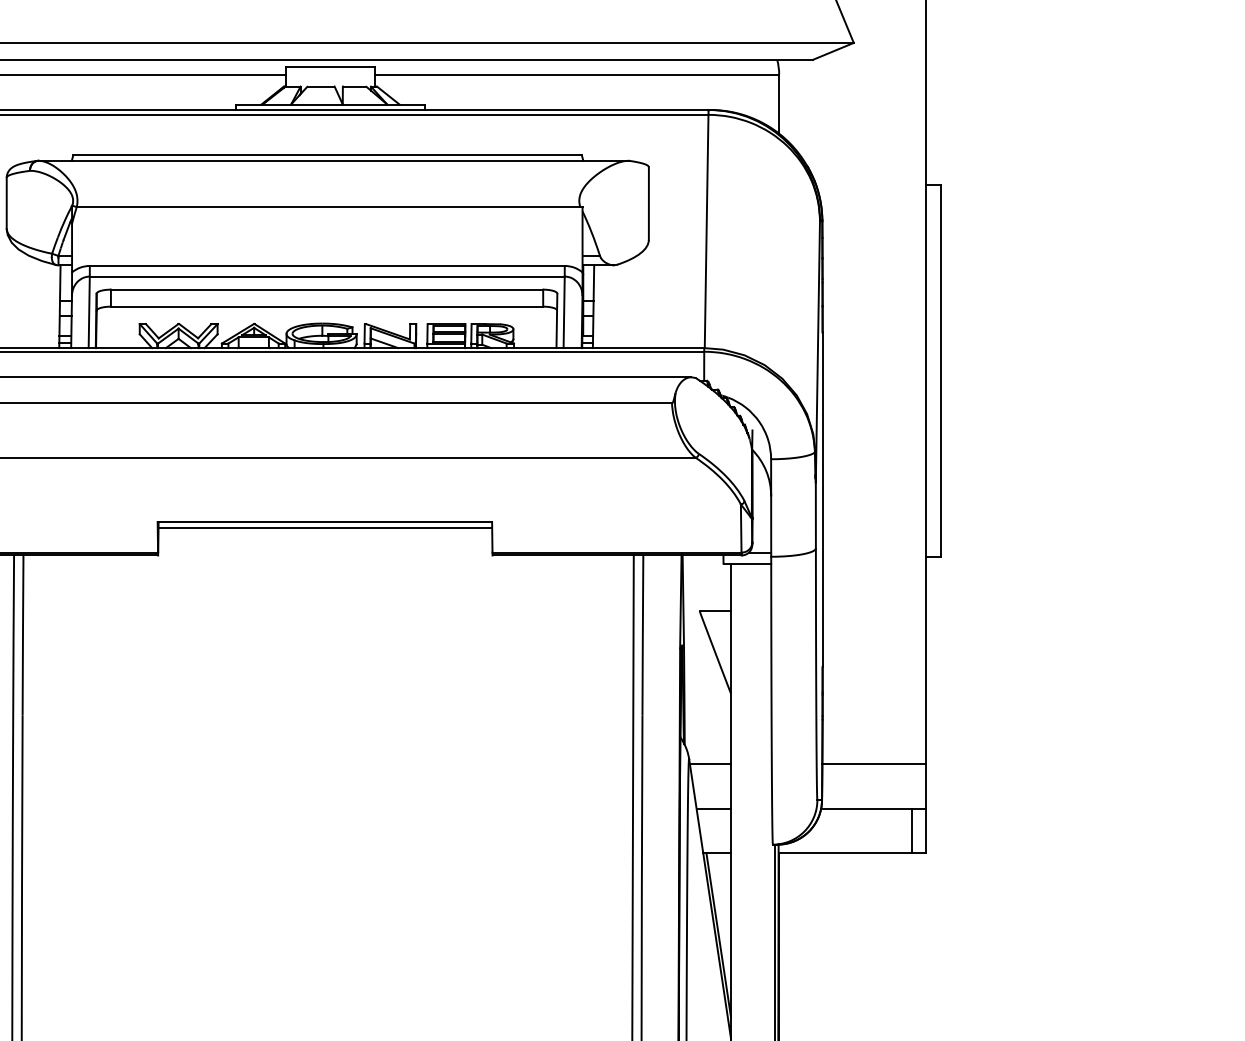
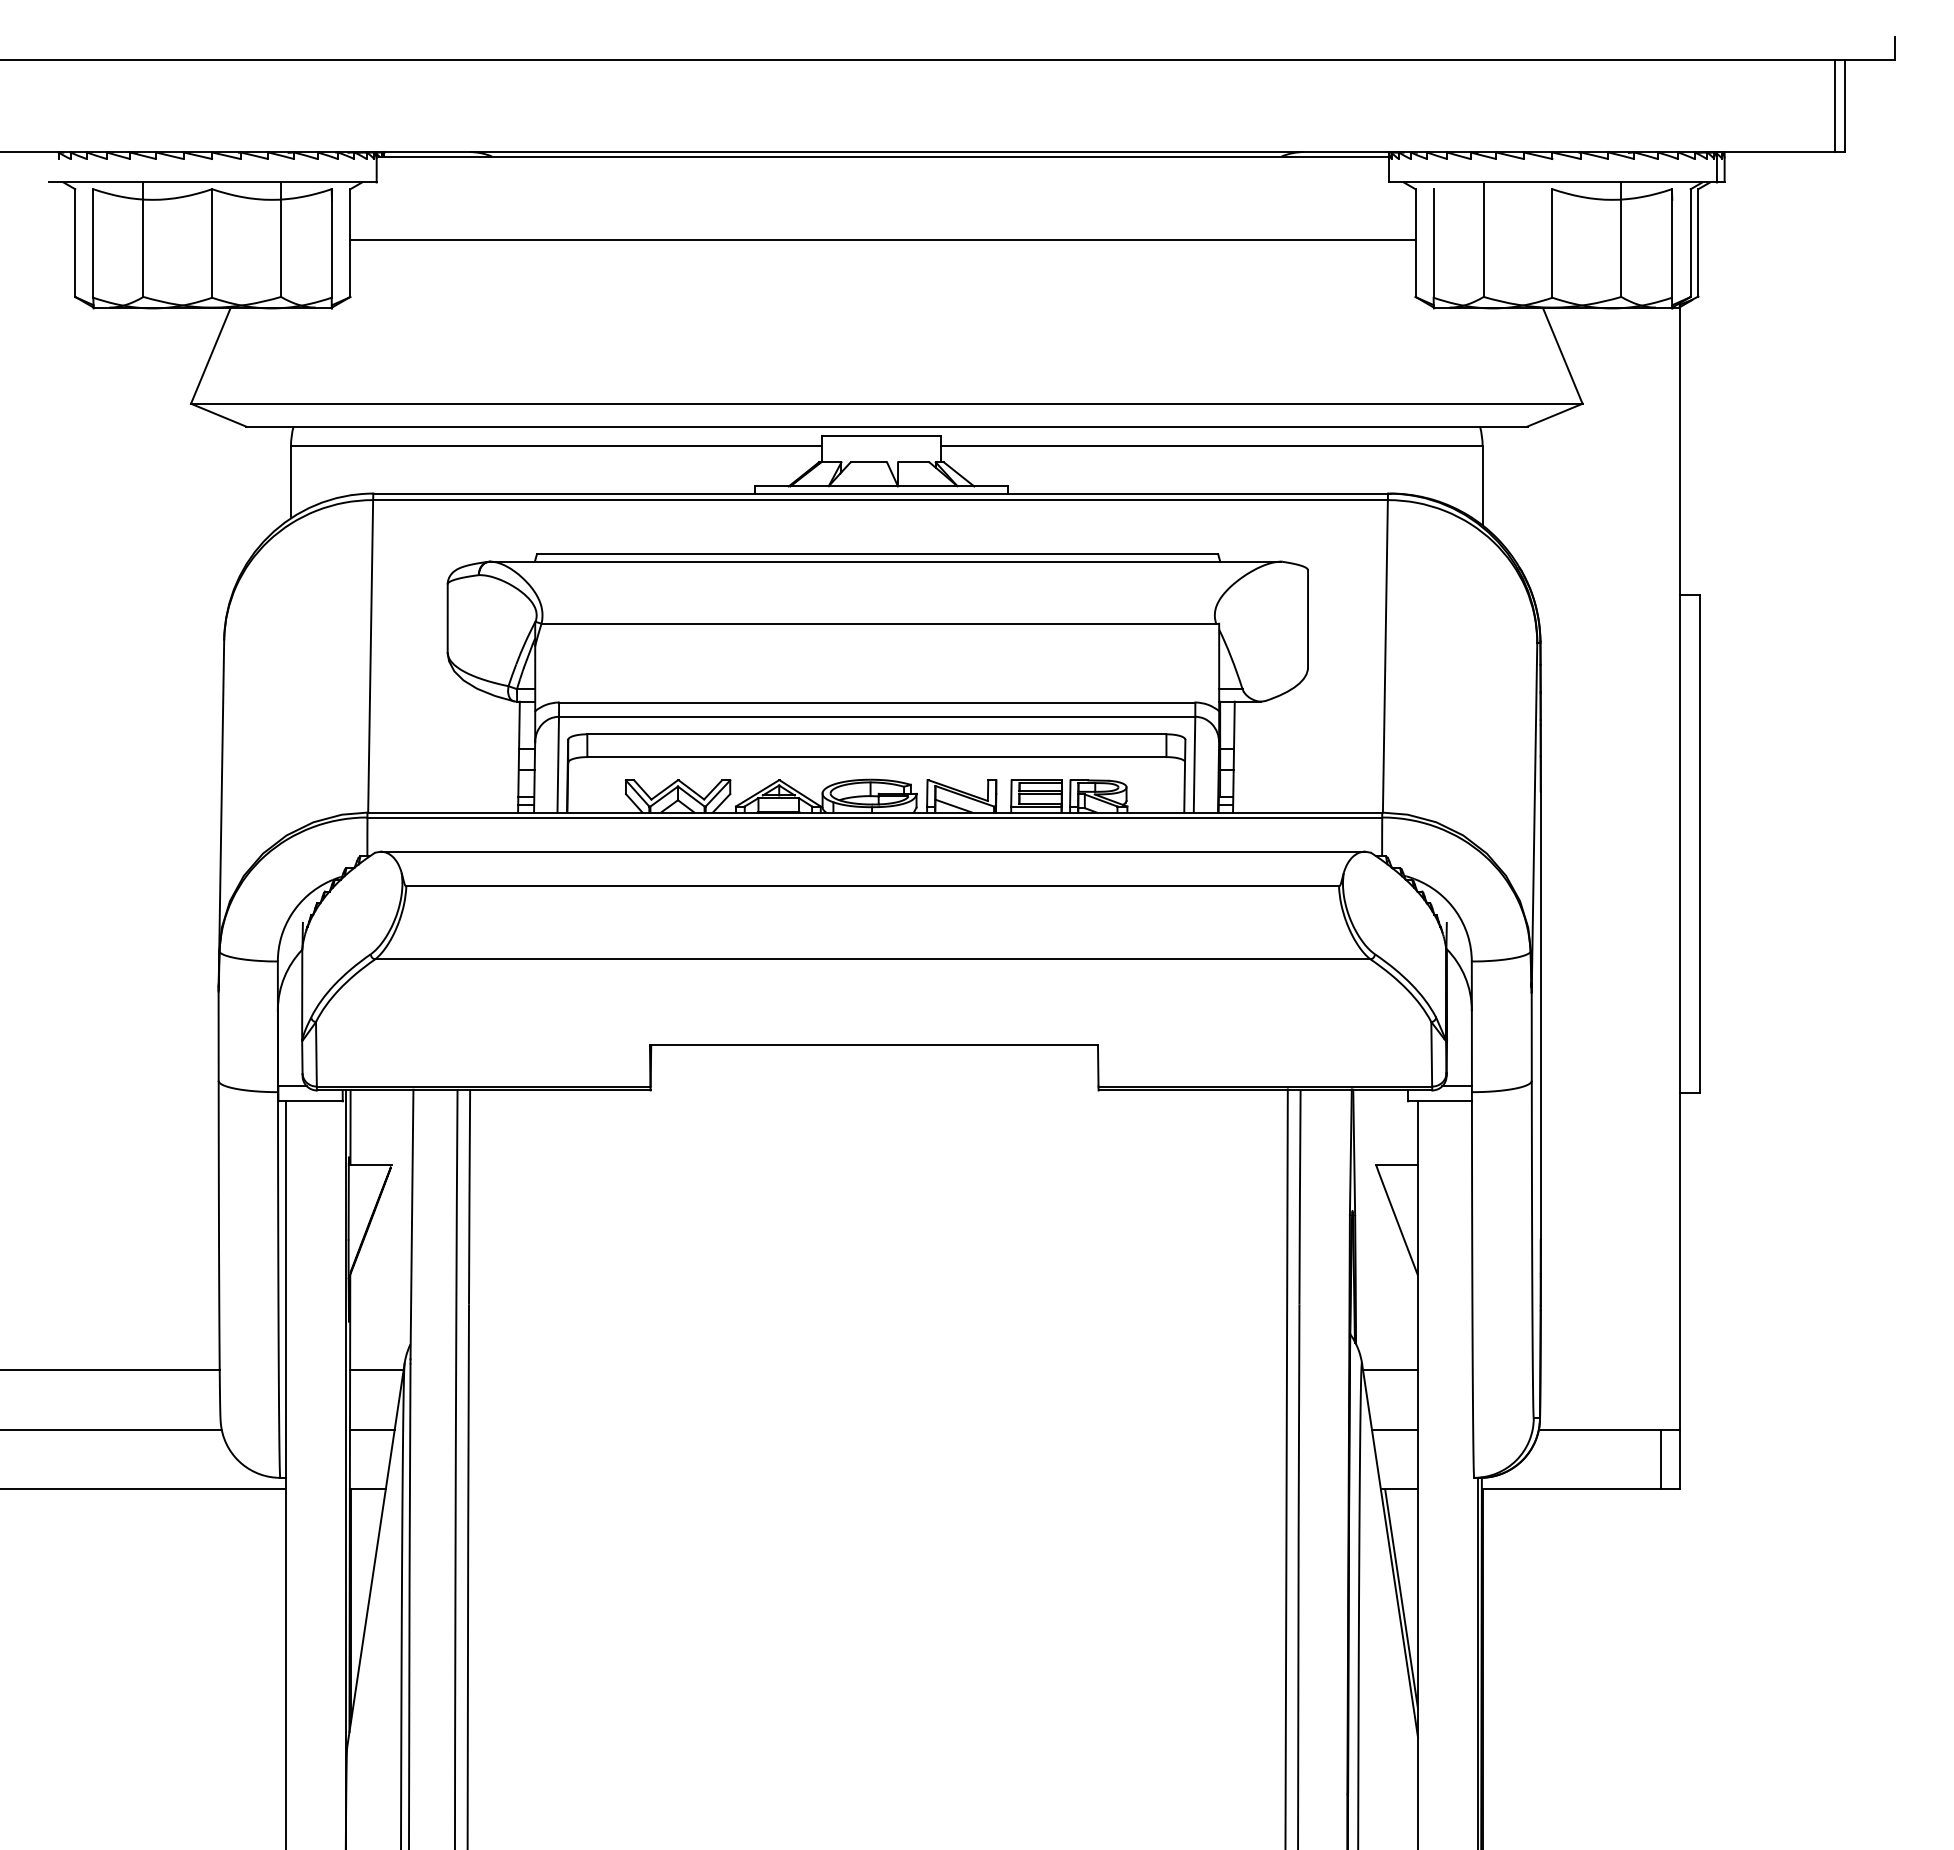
line: (325, 527) -> (874, 1053), removed
line: (873, 764) -> (1609, 1370), removed

